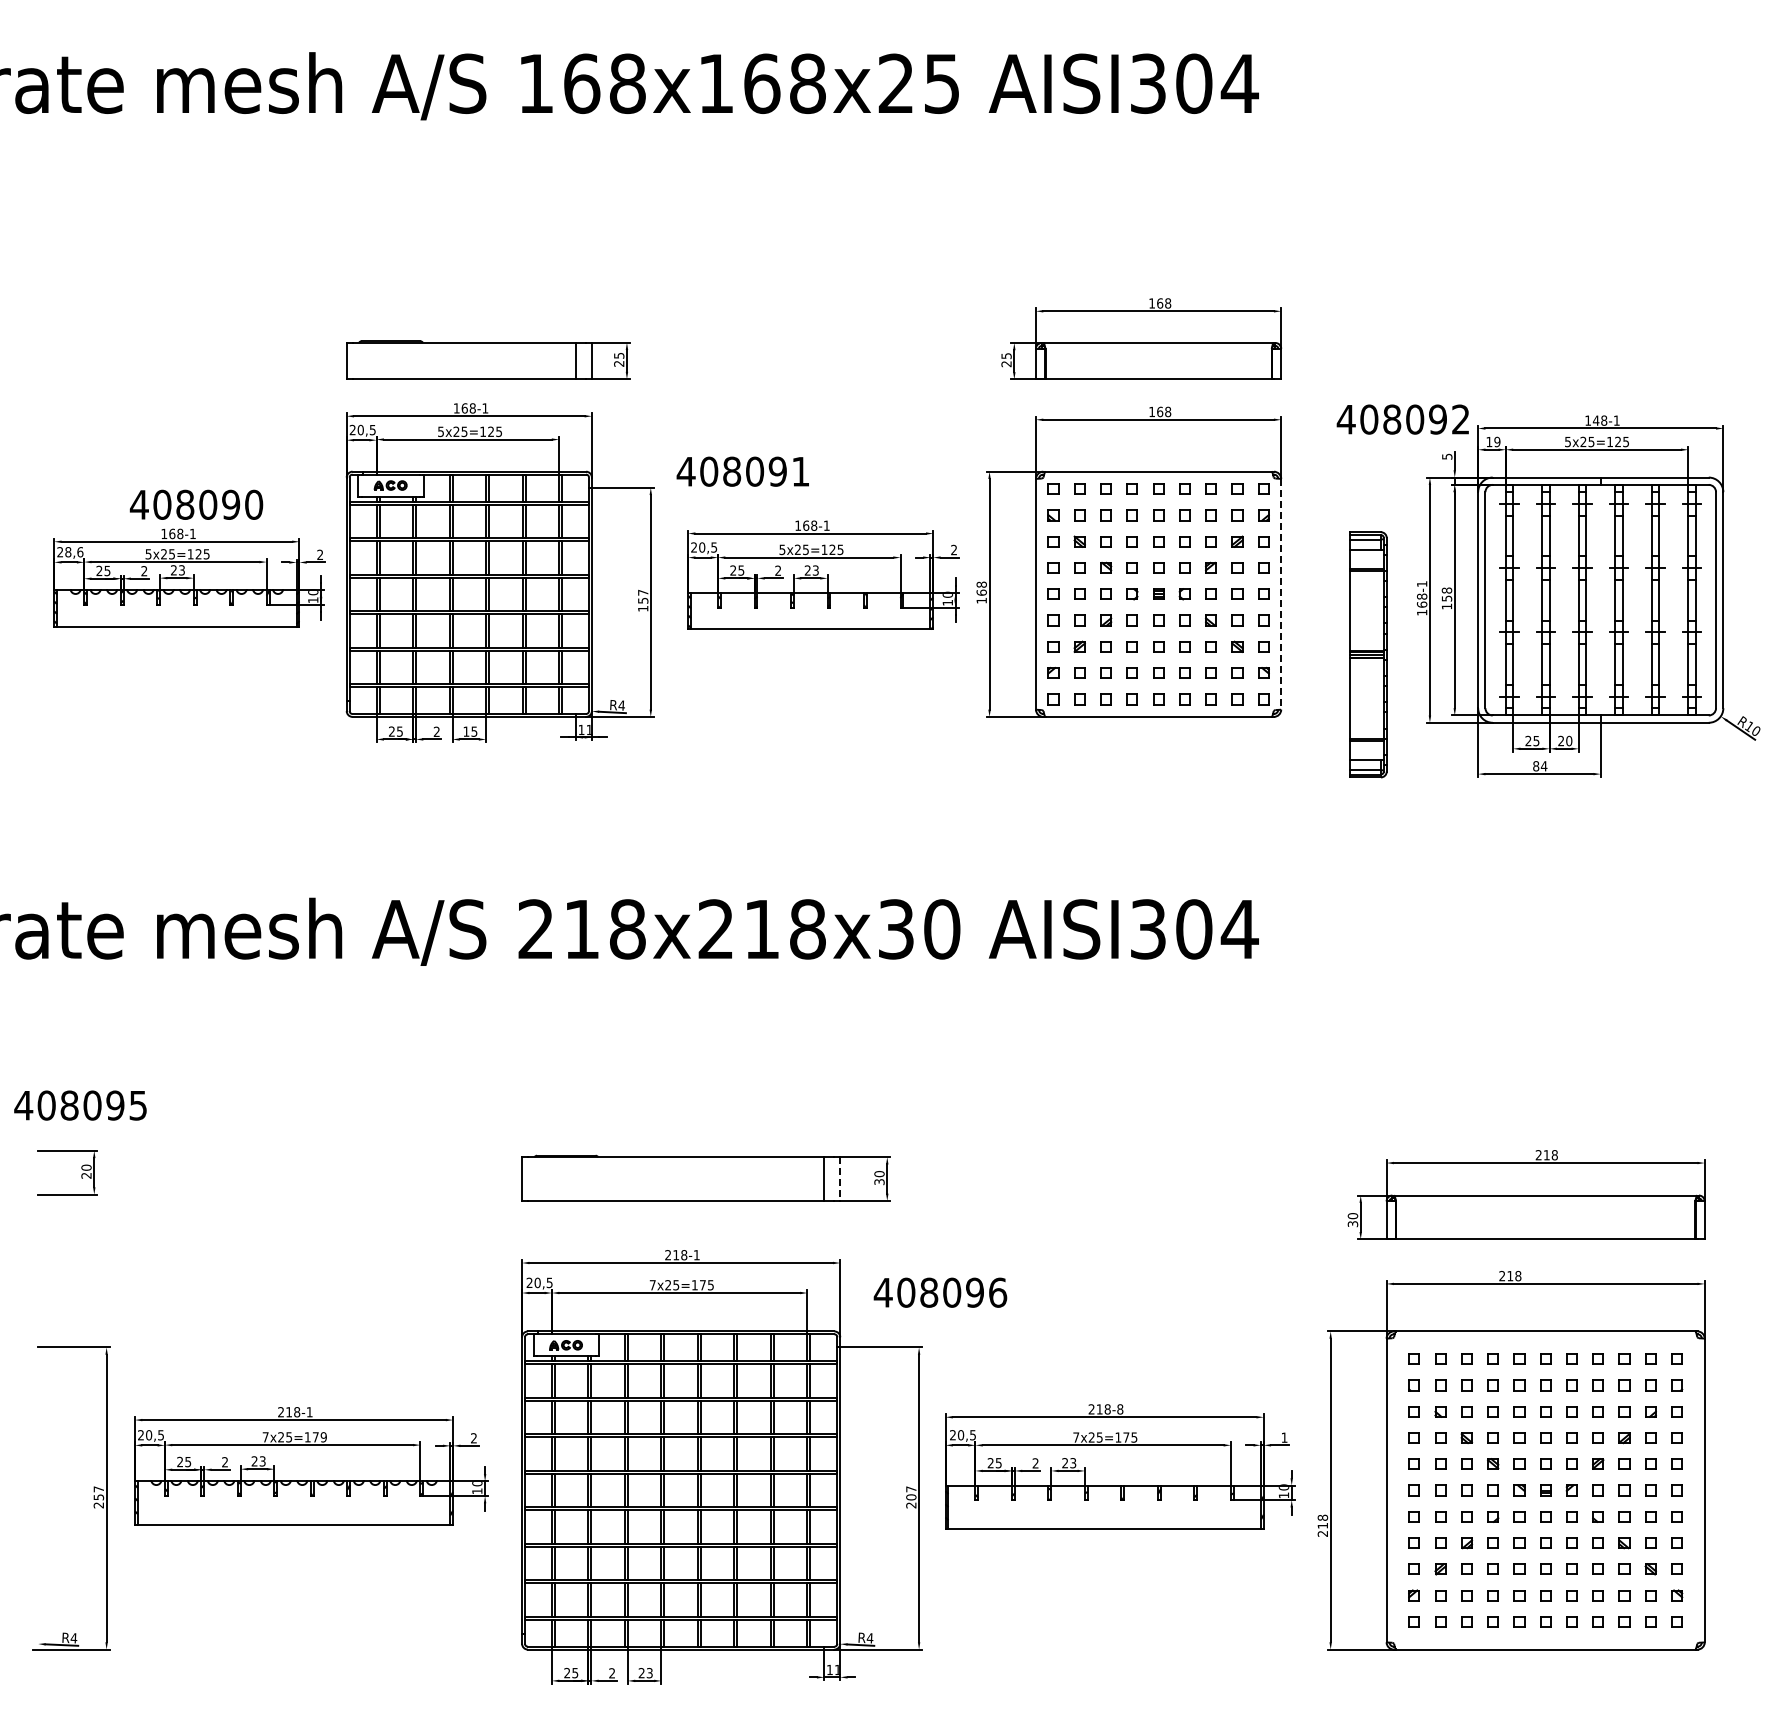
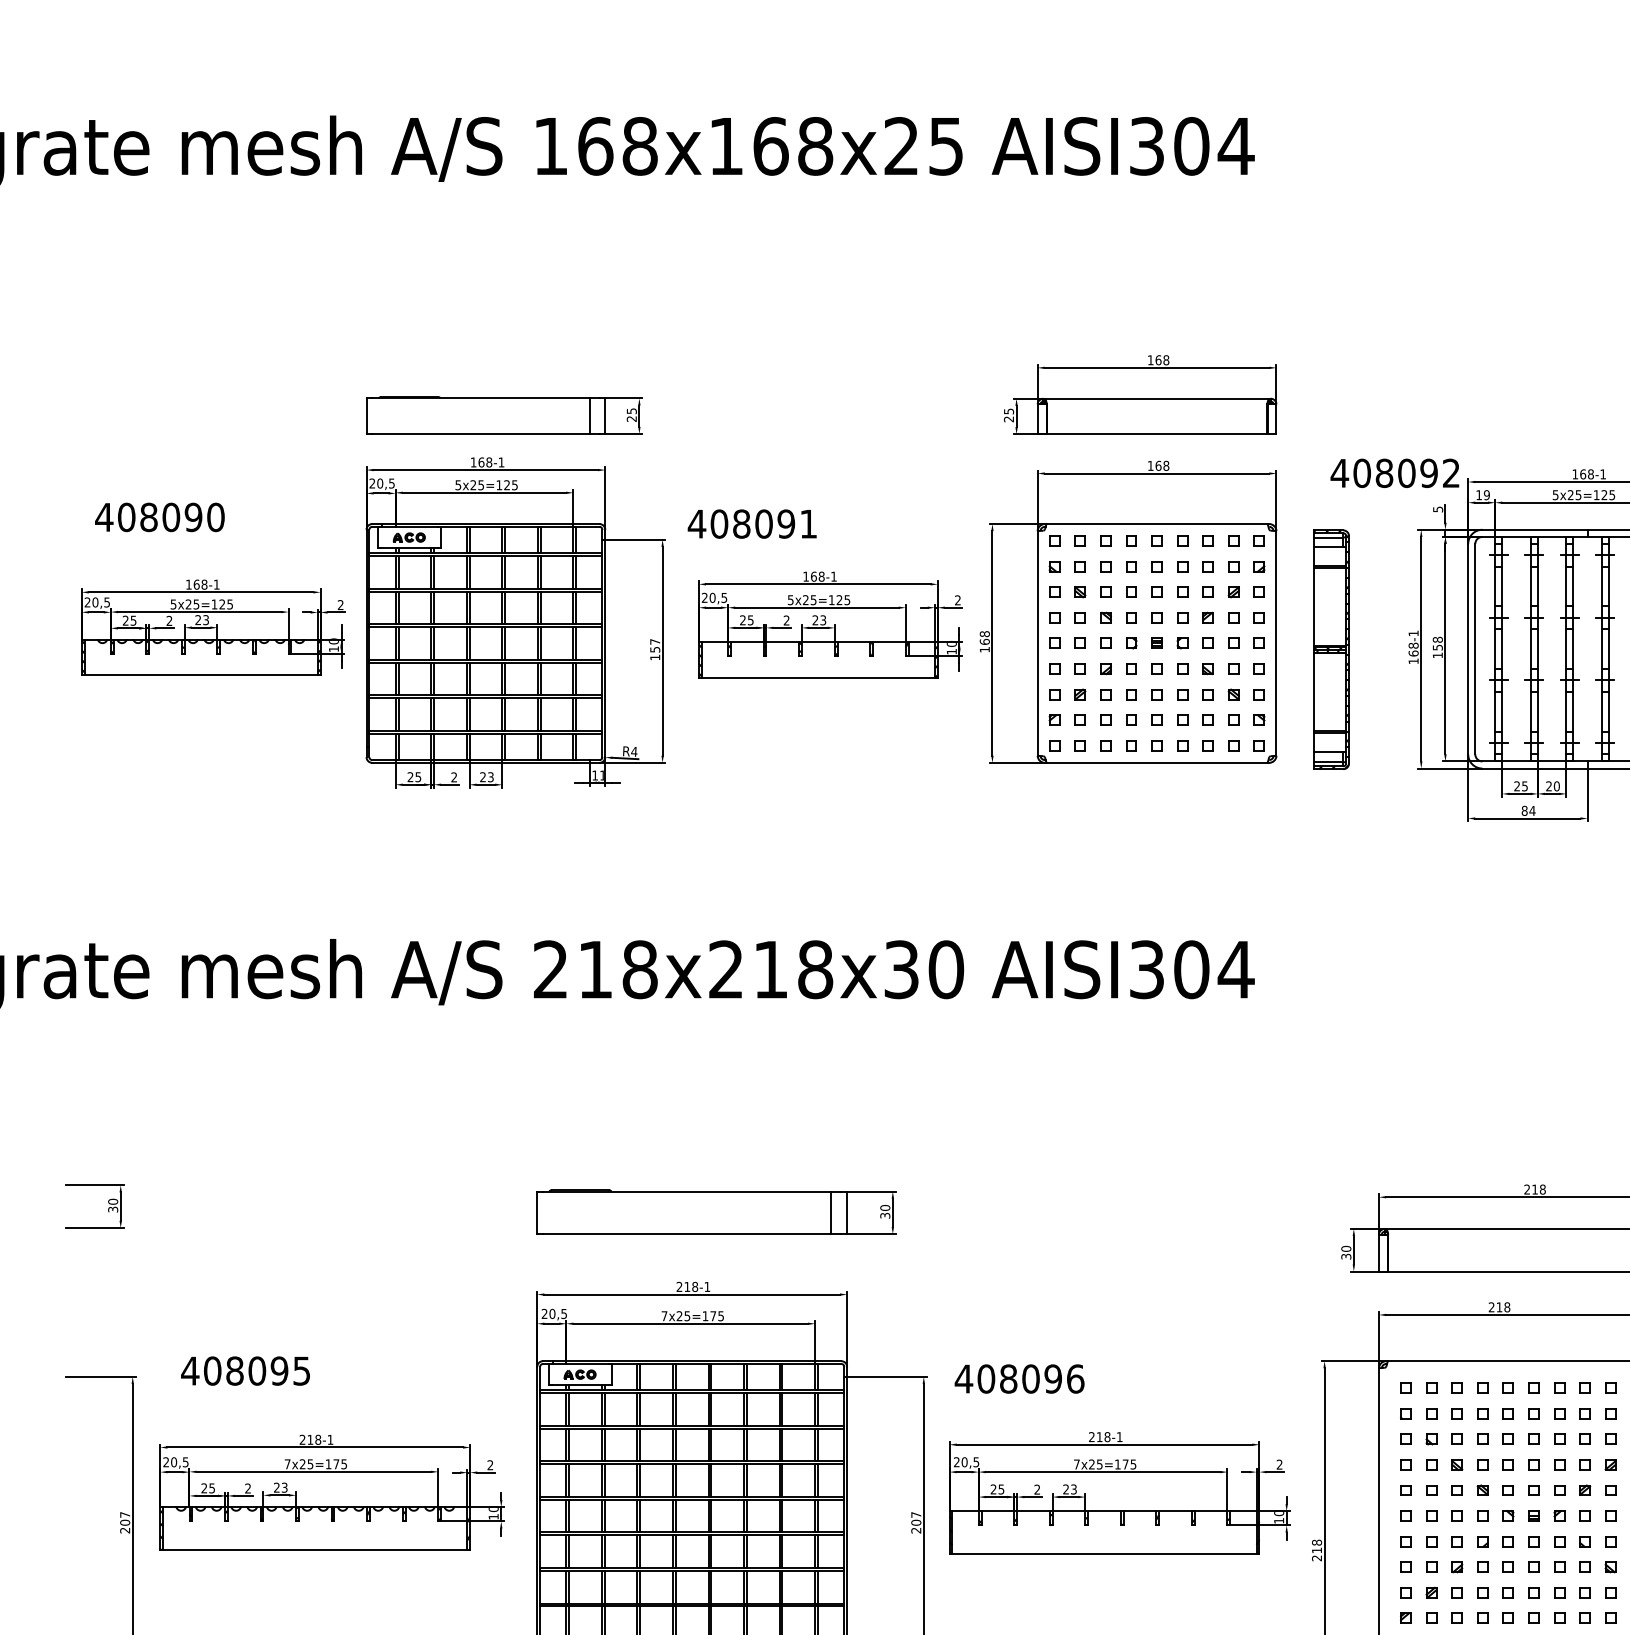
text: (1595, 420) -> (1582, 474), 148 -> 168
text: (196, 504) -> (159, 517), moved
text: (74, 552) -> (101, 602), 28,6 -> 20,5
line: (1281, 594) -> (1276, 643), dashed -> solid
part: (1368, 654) -> (1331, 649), moved
text: (470, 731) -> (487, 777), 15 -> 23
text: (80, 1105) -> (245, 1370), moved
text: (86, 1175) -> (113, 1209), 20 -> 30
line: (840, 1179) -> (847, 1213), dashed -> solid
text: (940, 1292) -> (1019, 1378), moved
text: (1120, 1409) -> (1119, 1437), -8 -> -1
text: (323, 1437) -> (343, 1464), 179 -> 175
text: (1284, 1437) -> (1279, 1464), 1 -> 2
text: (98, 1497) -> (124, 1522), 257 -> 207

